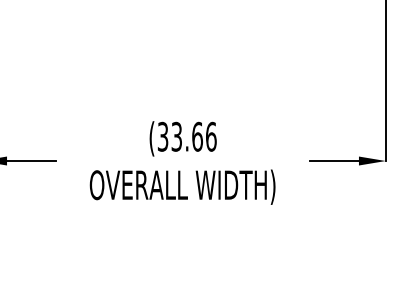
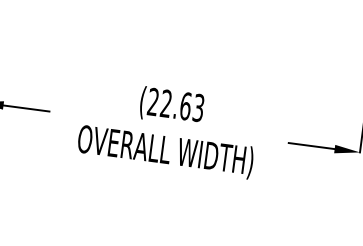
text: (186, 136) -> (175, 104), (33.66 -> (22.63

